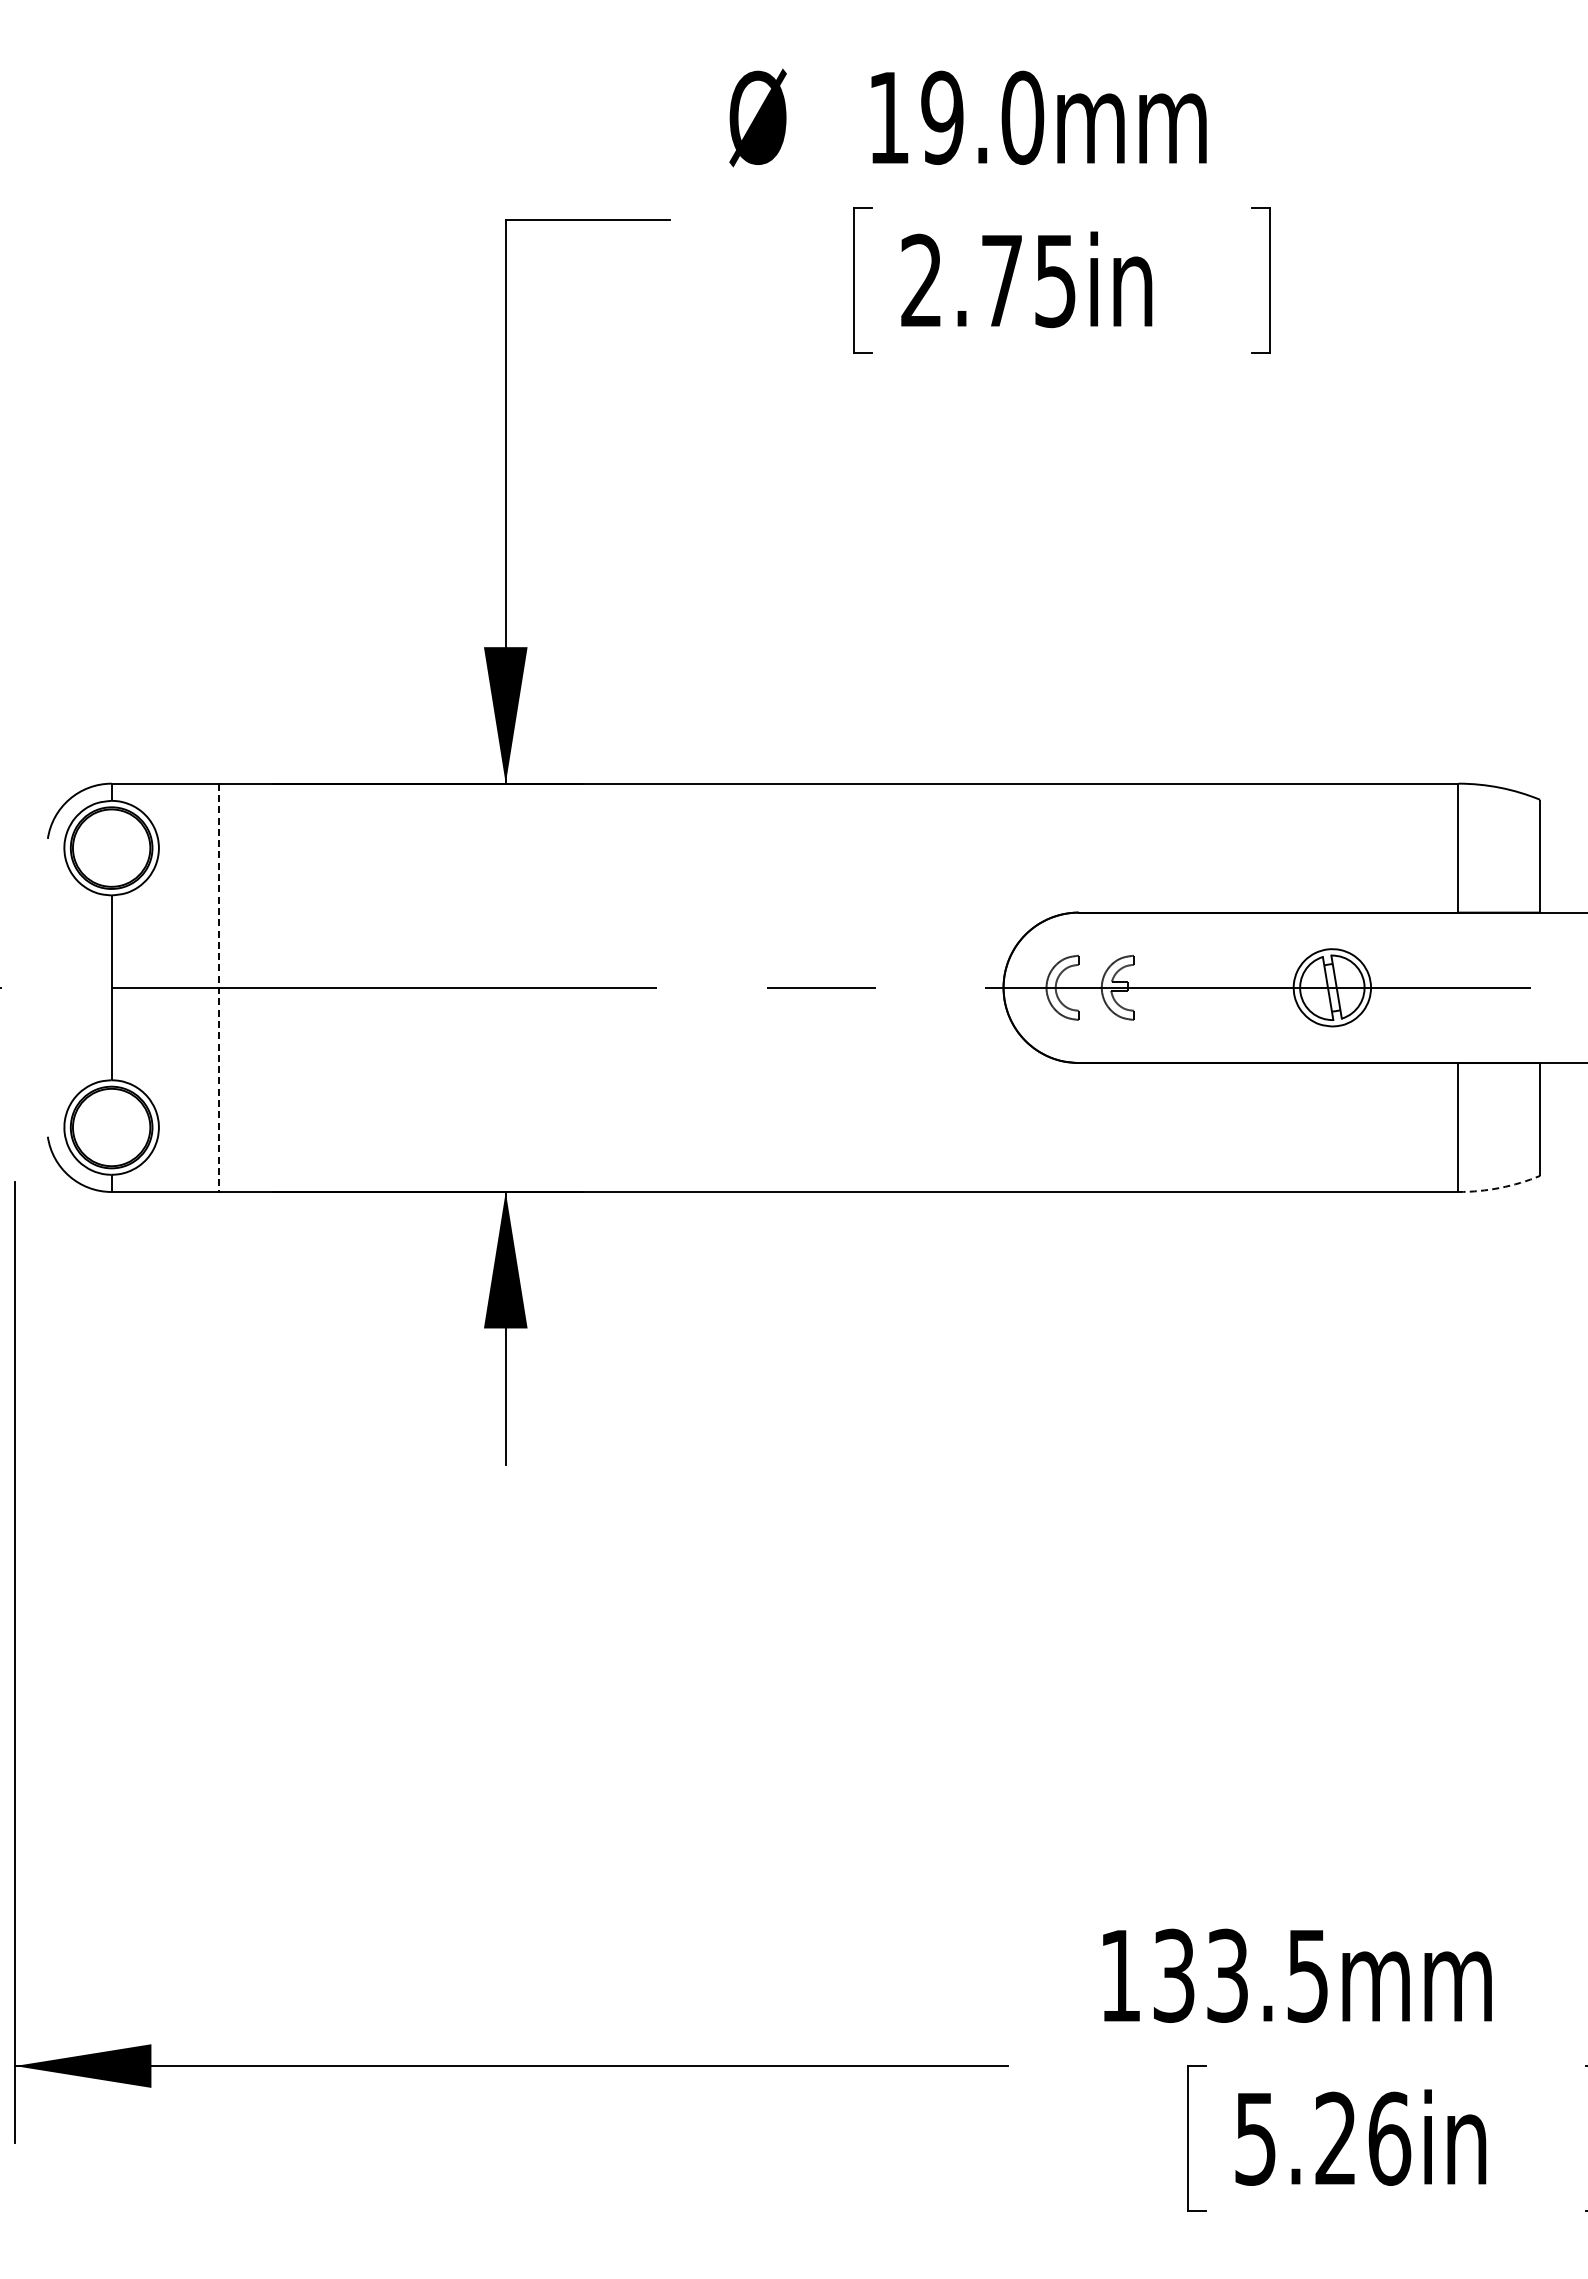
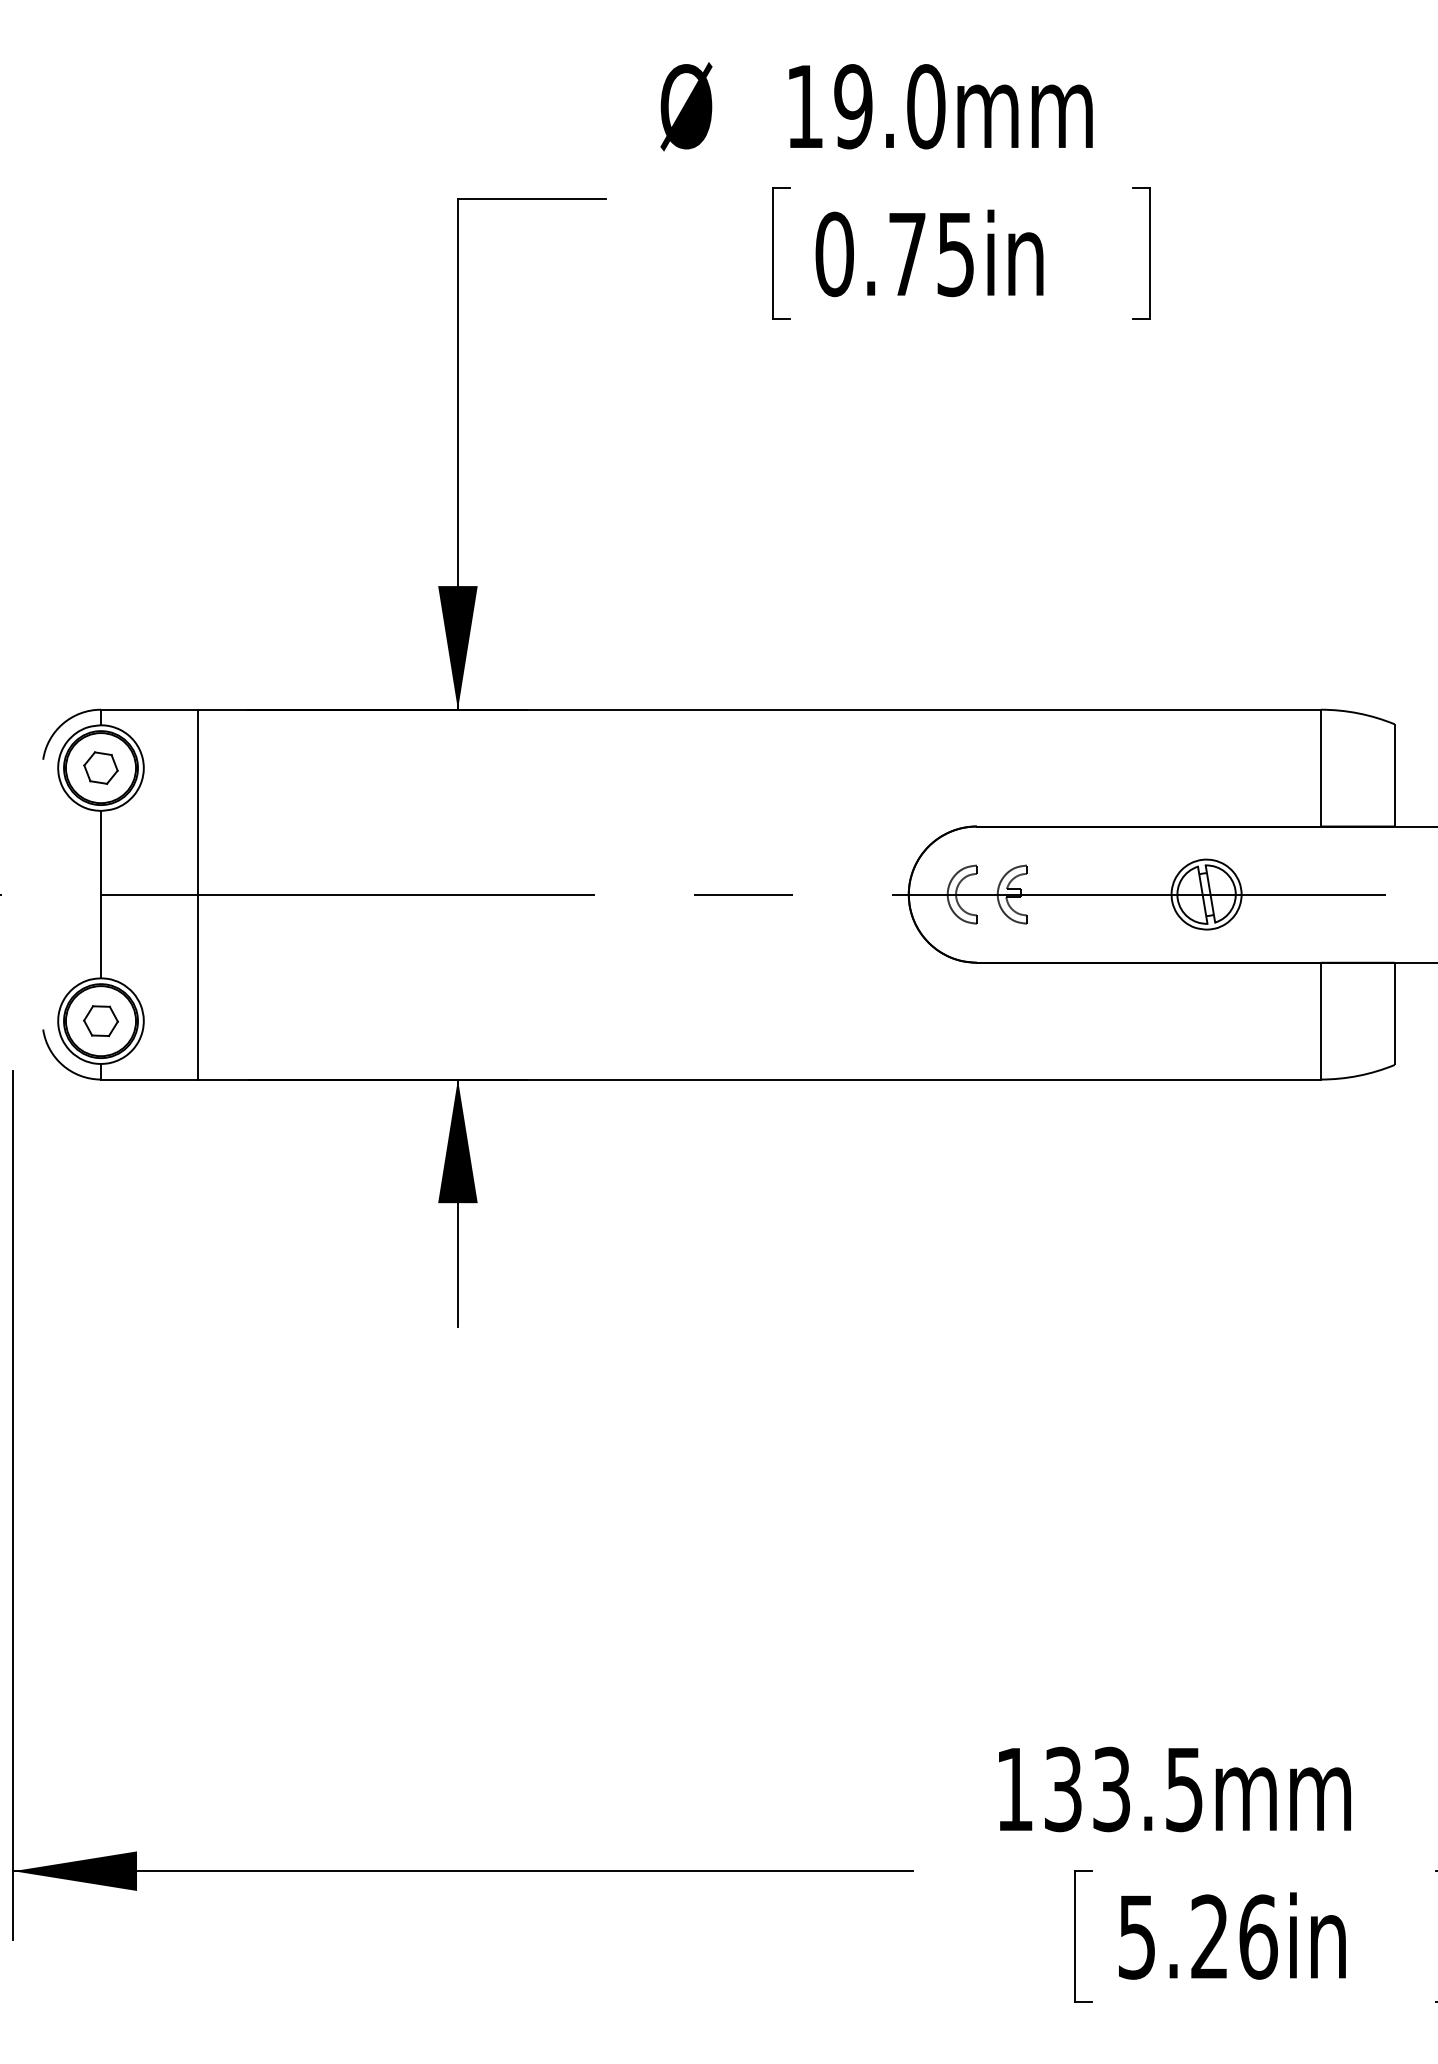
text: (921, 280) -> (834, 254), 2.75in -> 0.75in
part: (111, 847) -> (100, 767), added
line: (219, 988) -> (198, 895), dashed -> solid
part: (111, 1127) -> (100, 1021), added
arc: (1500, 1187) -> (1358, 1075), dashed -> solid

